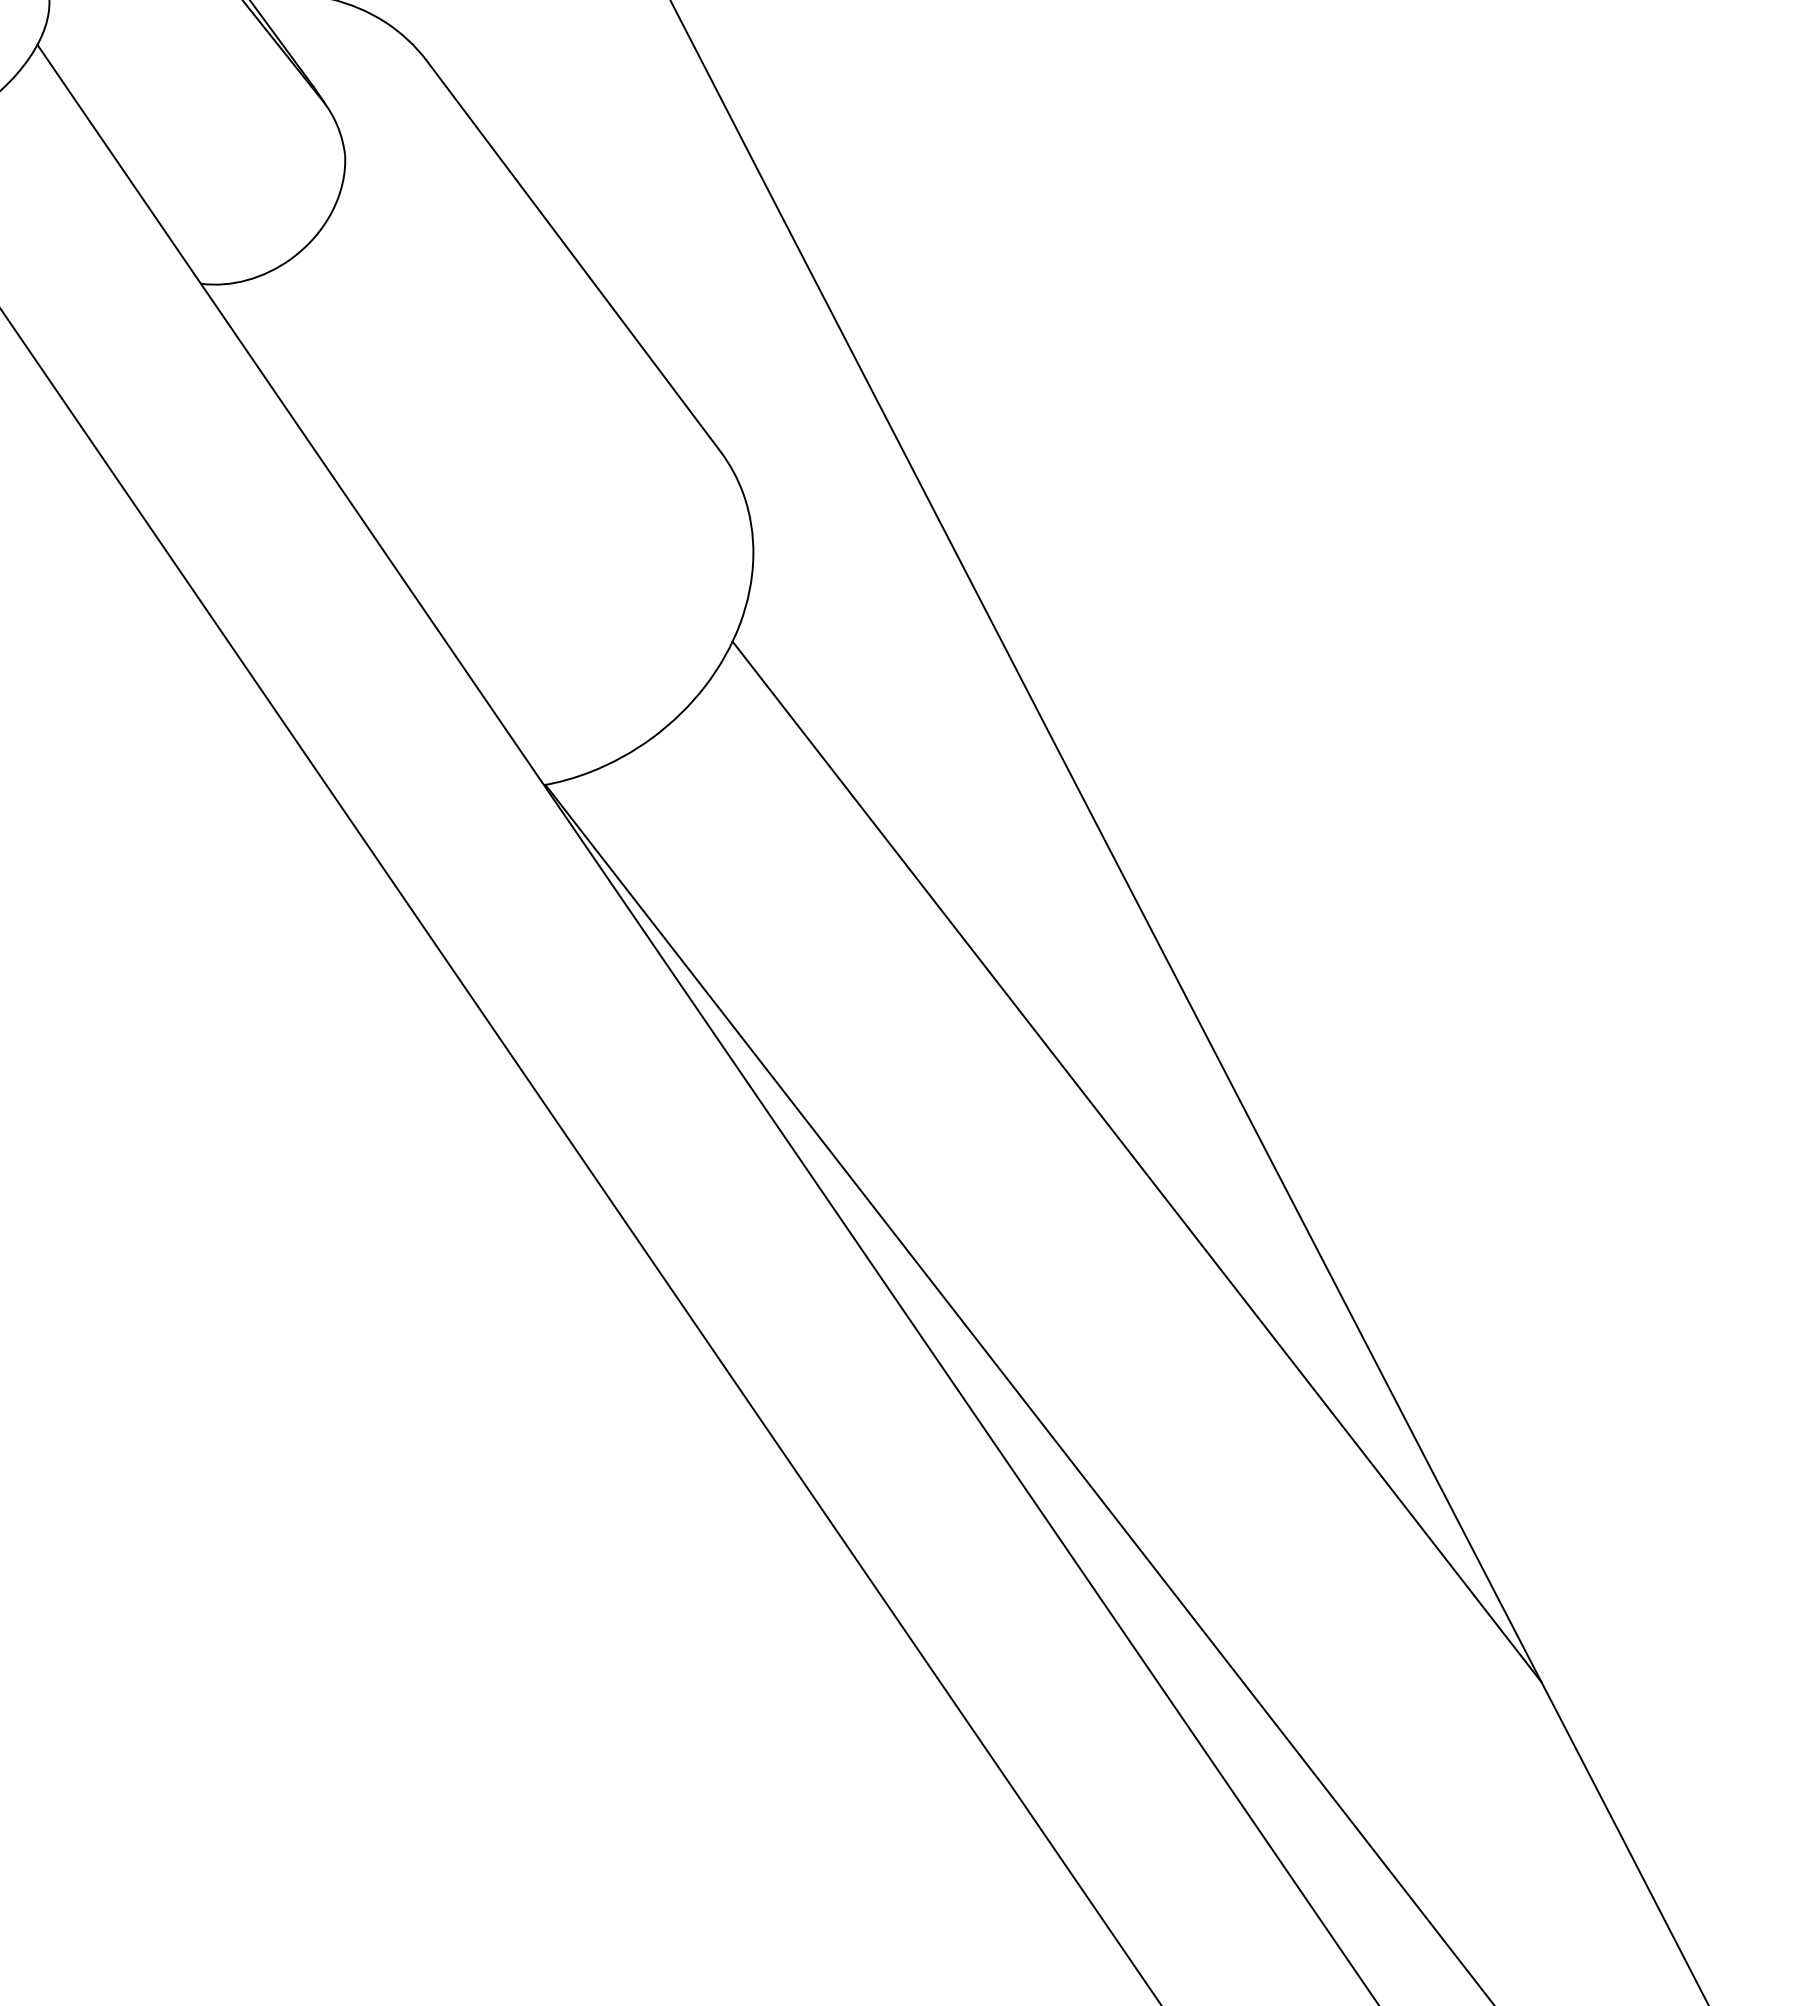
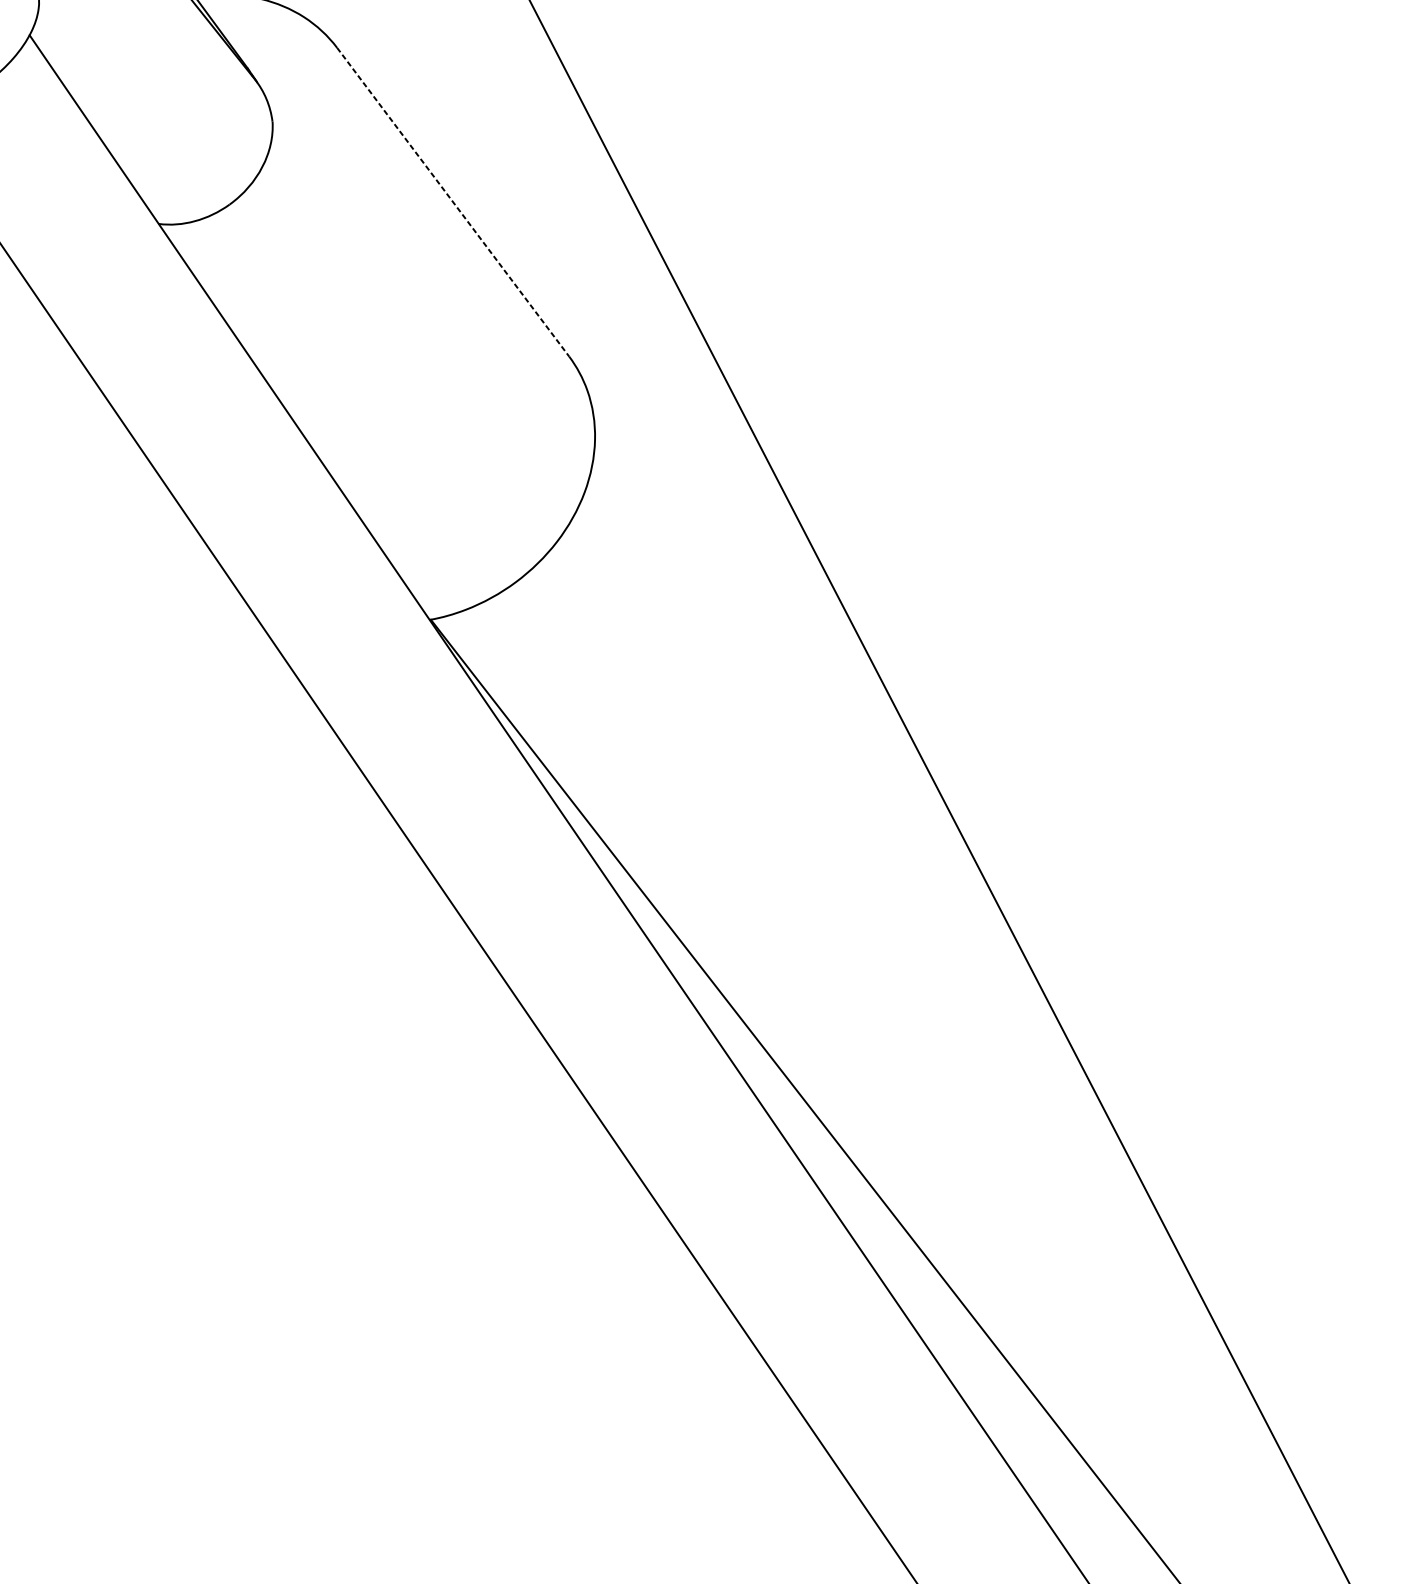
line: (573, 256) -> (452, 202), solid -> dashed
line: (1136, 1161) -> (897, 917), removed

